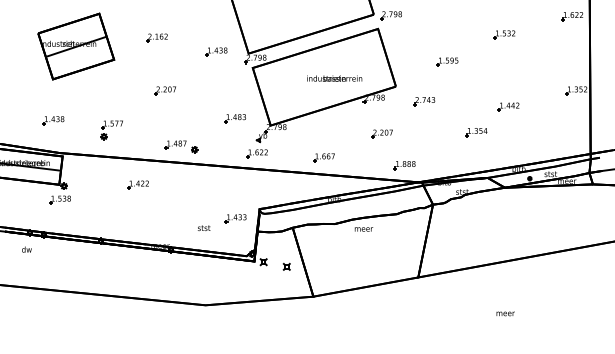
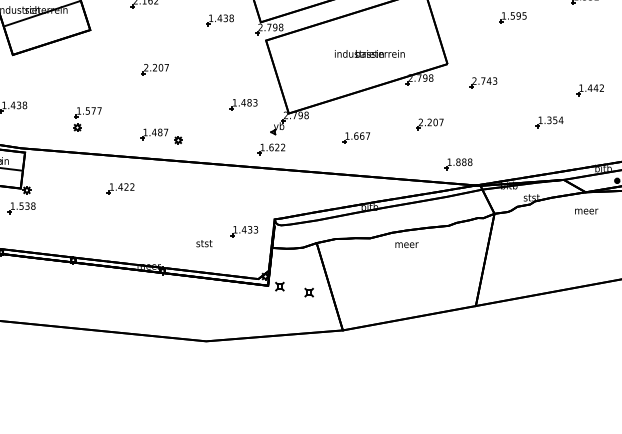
part: (447, 61) -> (512, 17), moved
part: (181, 146) -> (161, 136), moved
part: (323, 157) -> (355, 137), moved
text: (505, 313) -> (586, 211), moved

